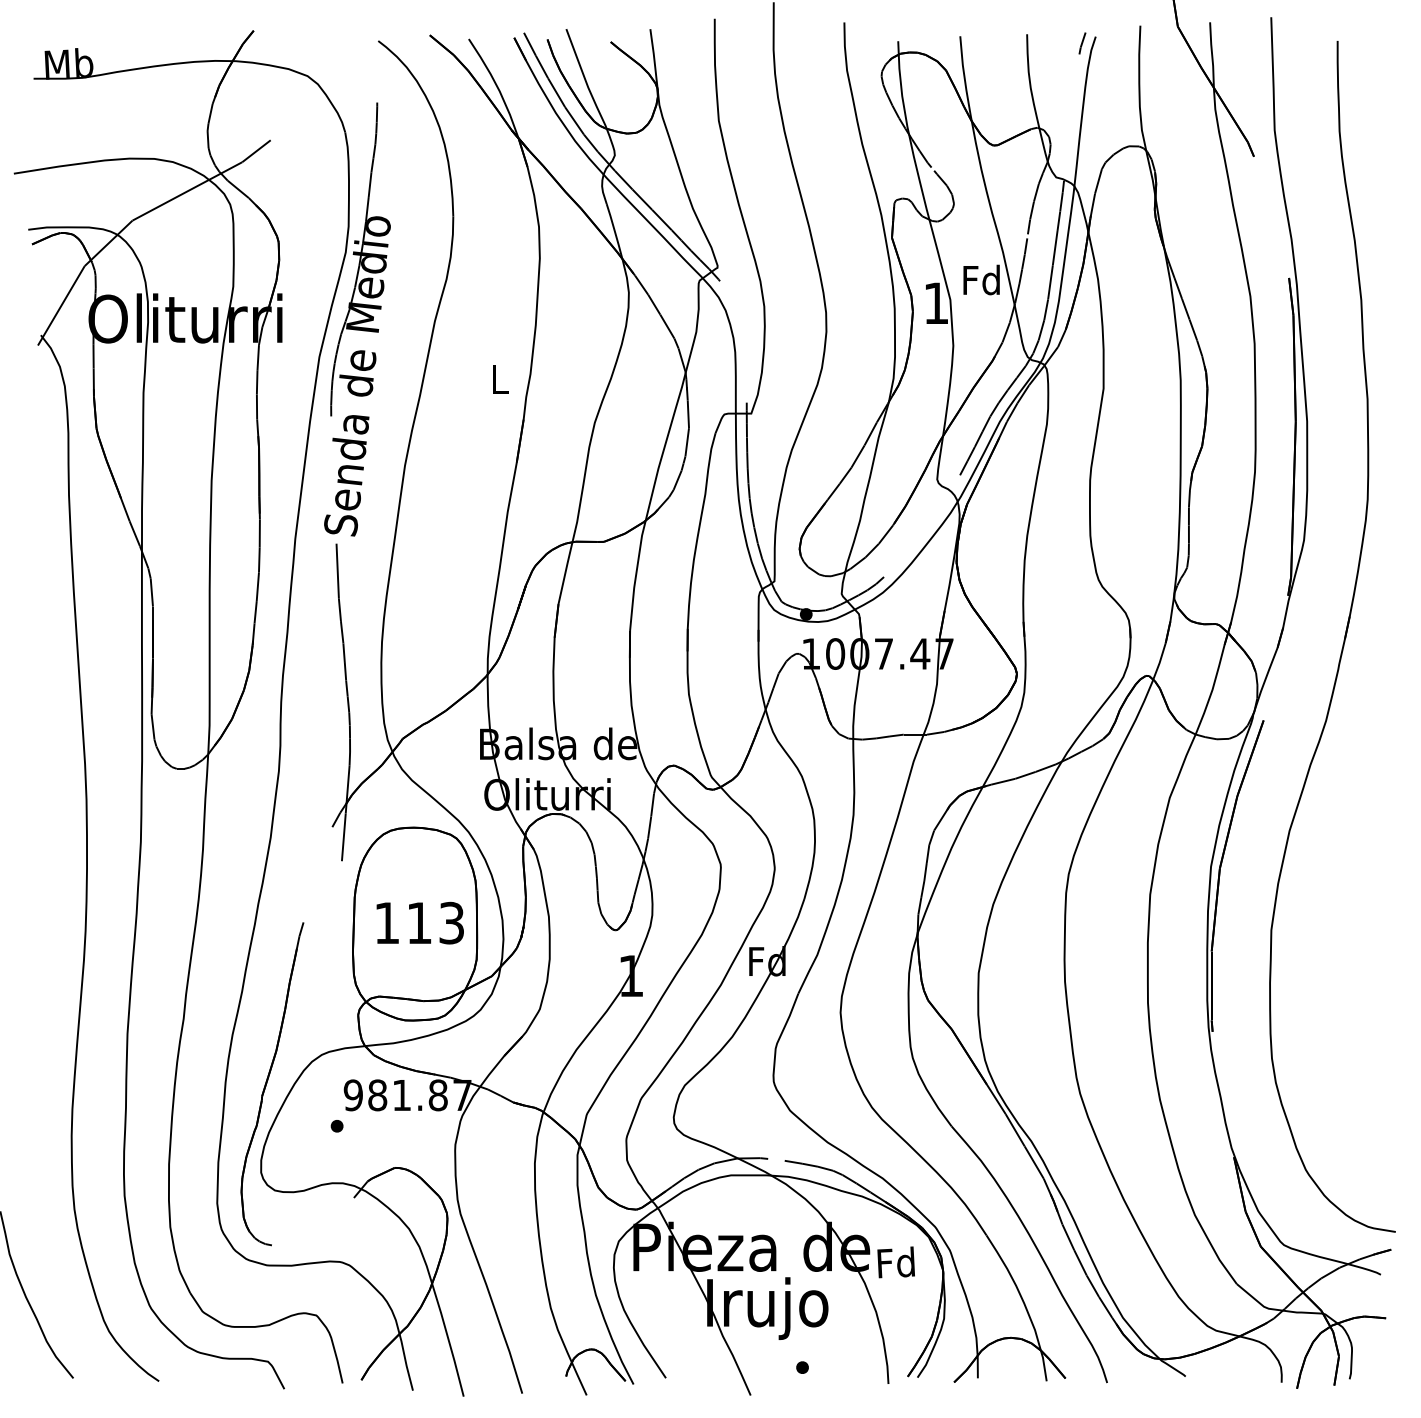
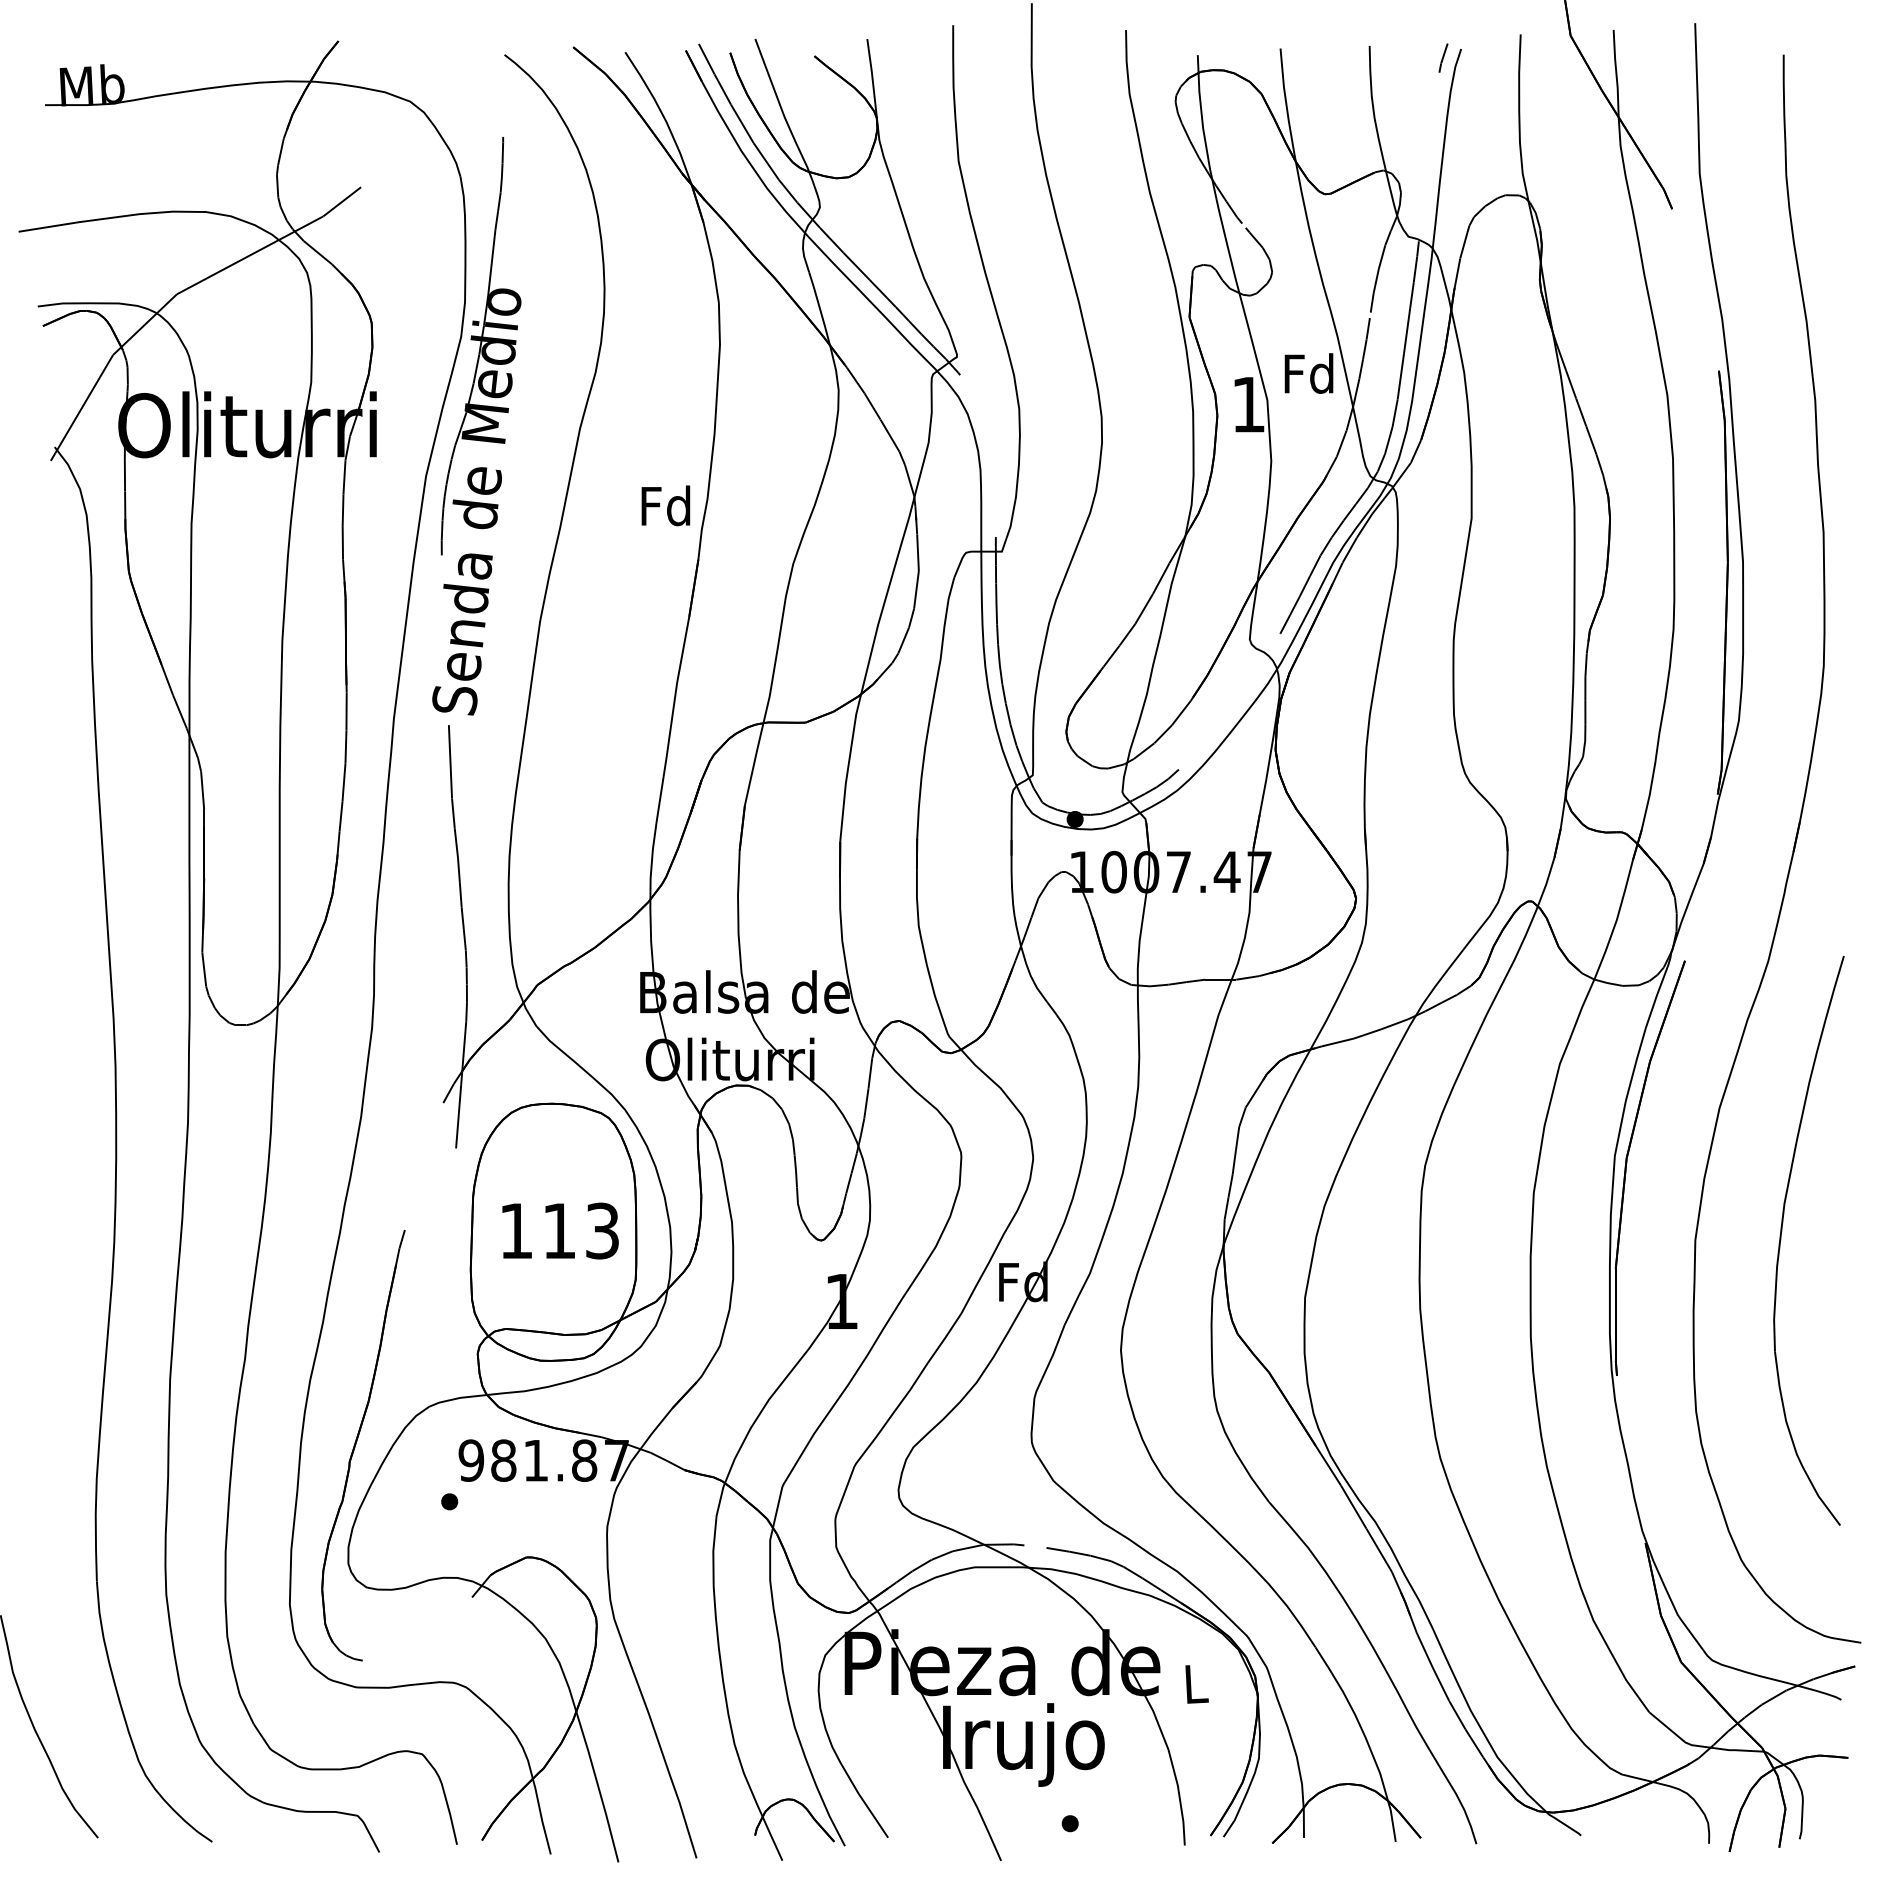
text: (499, 379) -> (665, 505), L -> Fd
part: (1336, 930) -> (1781, 1240), added
text: (896, 1262) -> (1195, 1683), Fd -> L

